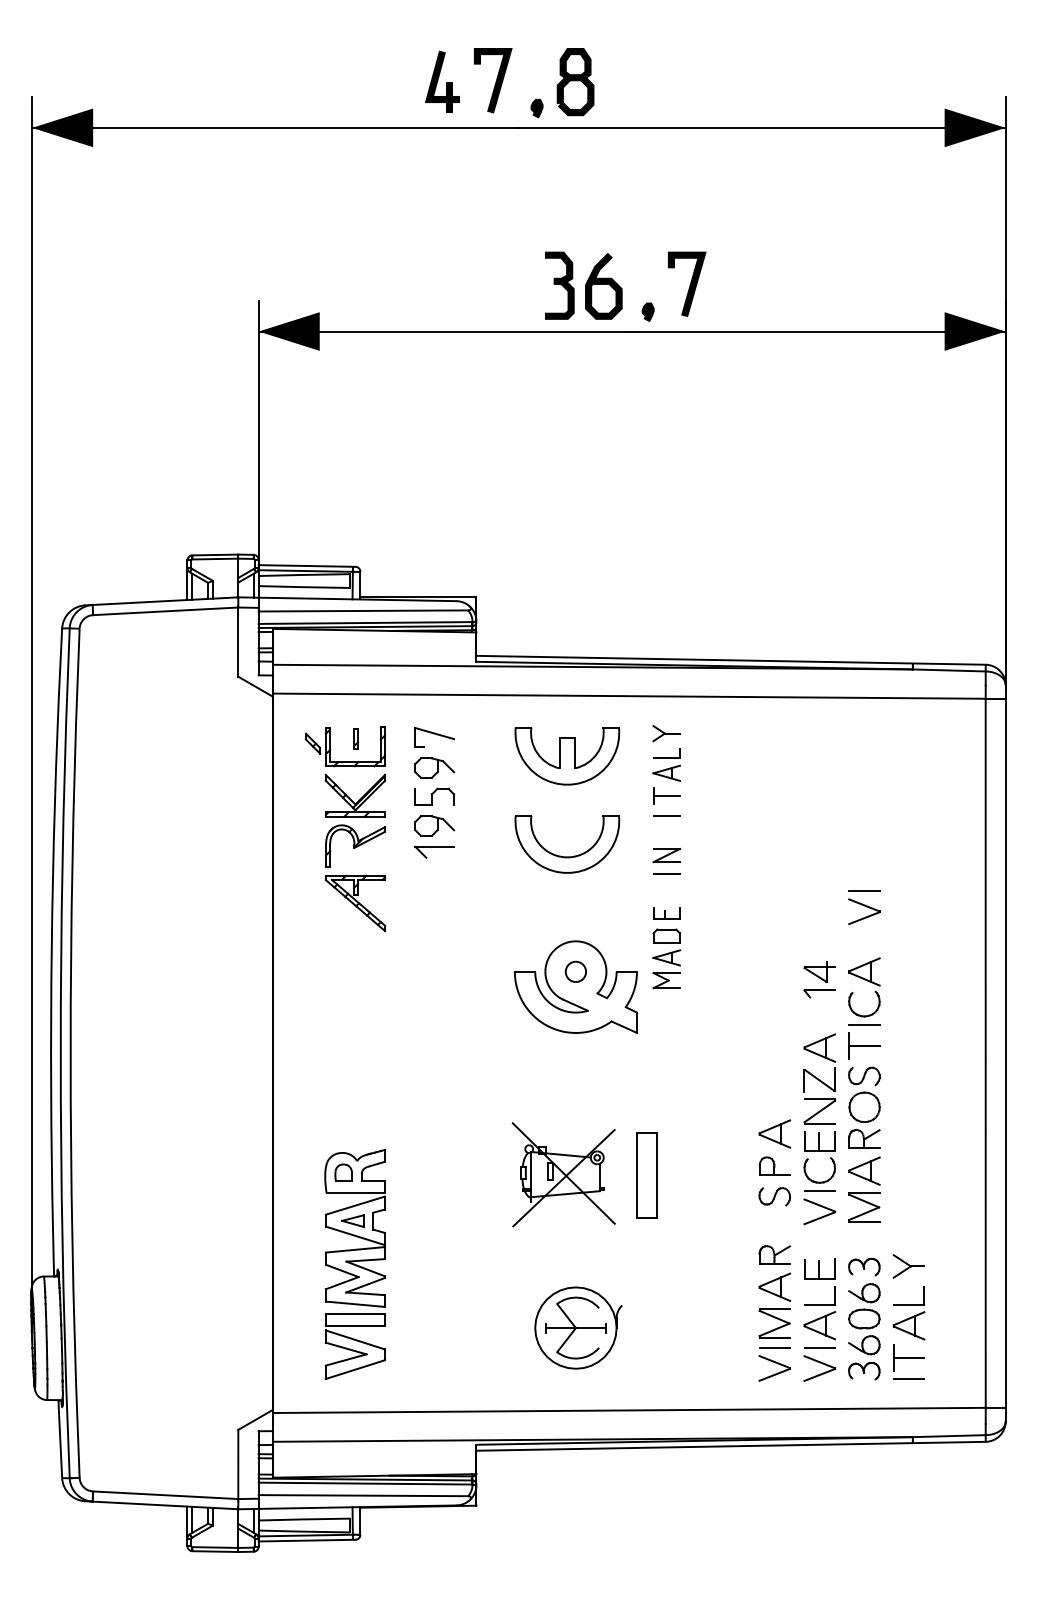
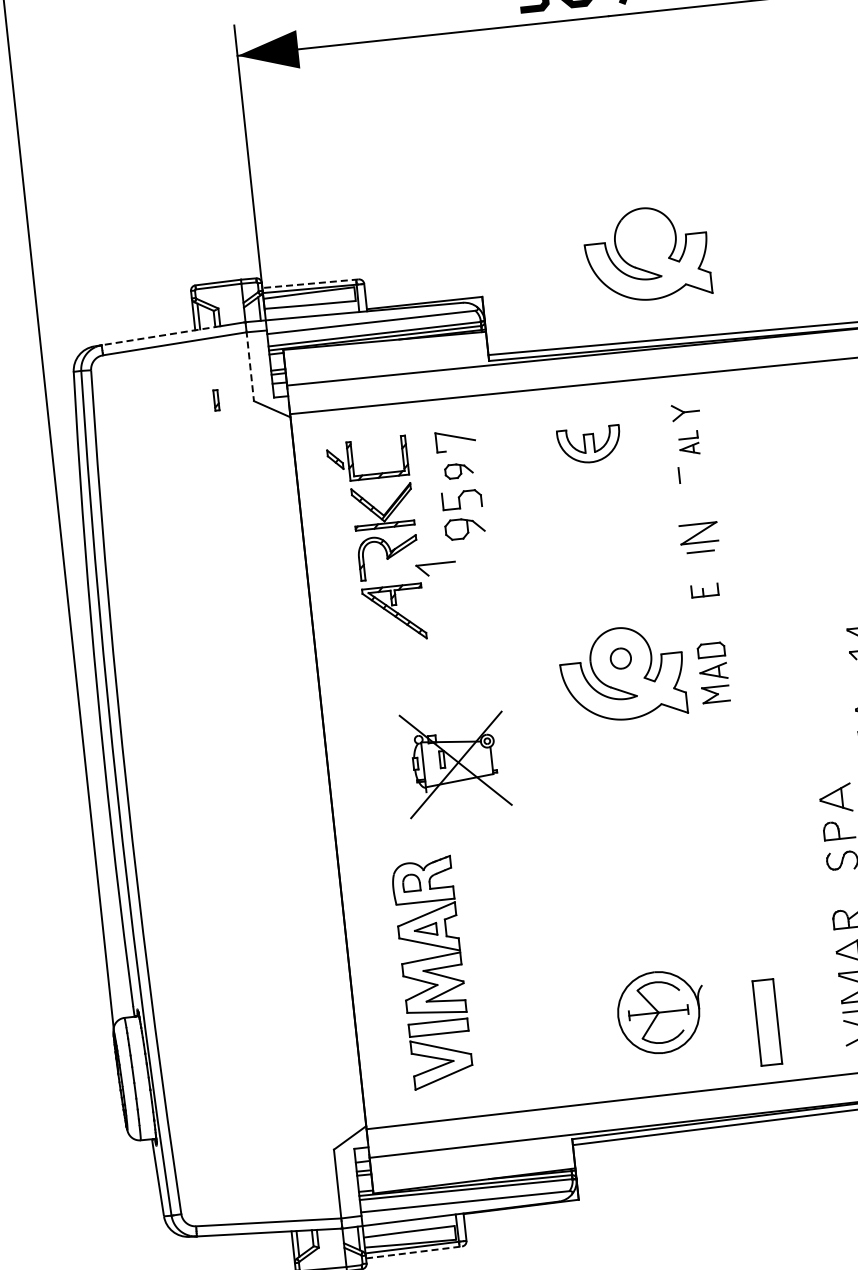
line: (306, 565) -> (309, 283), solid -> dashed
part: (644, 571) -> (646, 253), added
line: (149, 602) -> (157, 336), solid -> dashed
line: (238, 641) -> (250, 366), solid -> dashed
part: (356, 738) -> (216, 399), moved
part: (567, 756) -> (589, 445), size x0.6
part: (666, 764) -> (688, 442), size x0.7
part: (434, 767) -> (458, 470), size x0.7
line: (666, 796) -> (692, 474), removed
line: (666, 815) -> (694, 493), removed
part: (434, 851) -> (435, 568), moved
part: (666, 855) -> (698, 533), size x1.4
part: (567, 856) -> (600, 544), removed
part: (666, 958) -> (713, 672), moved
part: (563, 1174) -> (455, 761), moved
part: (646, 1175) -> (766, 1022), moved
line: (307, 1540) -> (414, 1252), solid -> dashed

